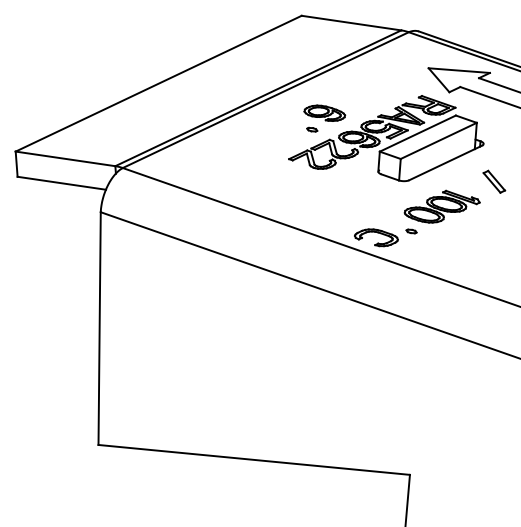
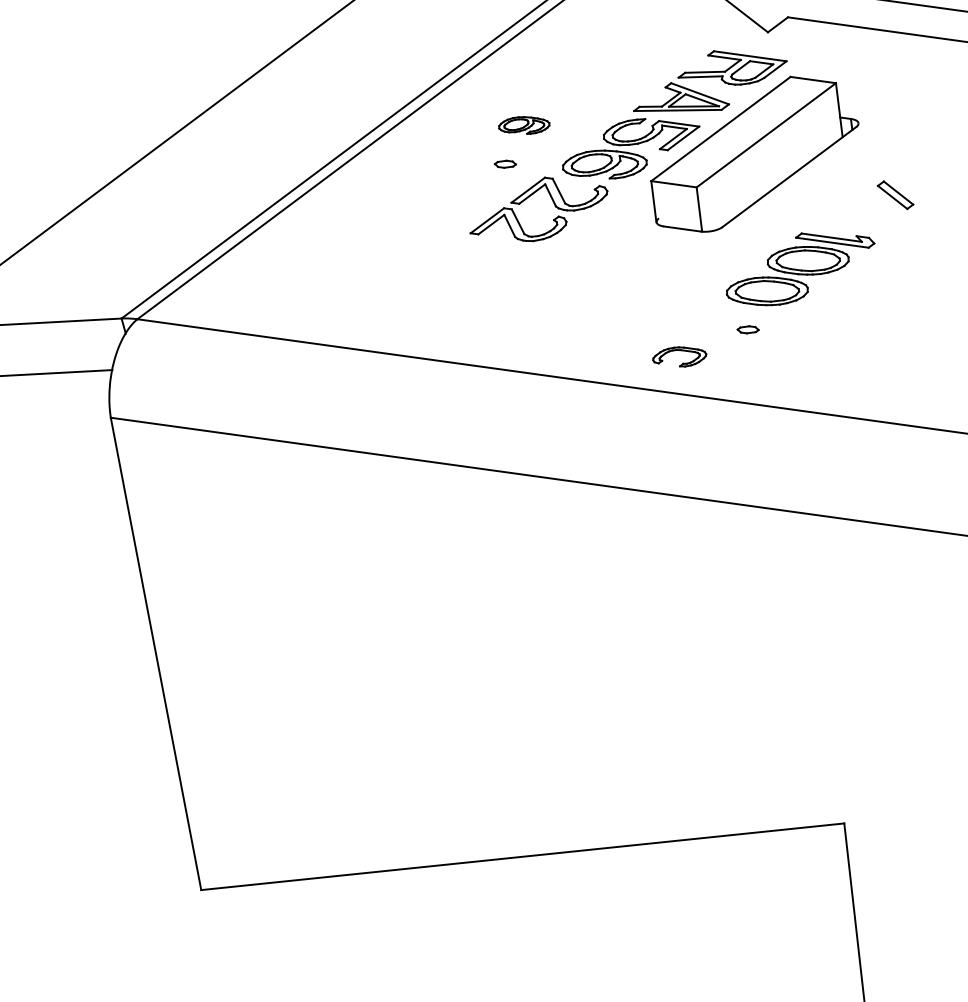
part: (324, 112) -> (523, 124), size x0.6
part: (494, 181) -> (895, 194), size x0.7
part: (376, 237) -> (679, 356), size x0.6

